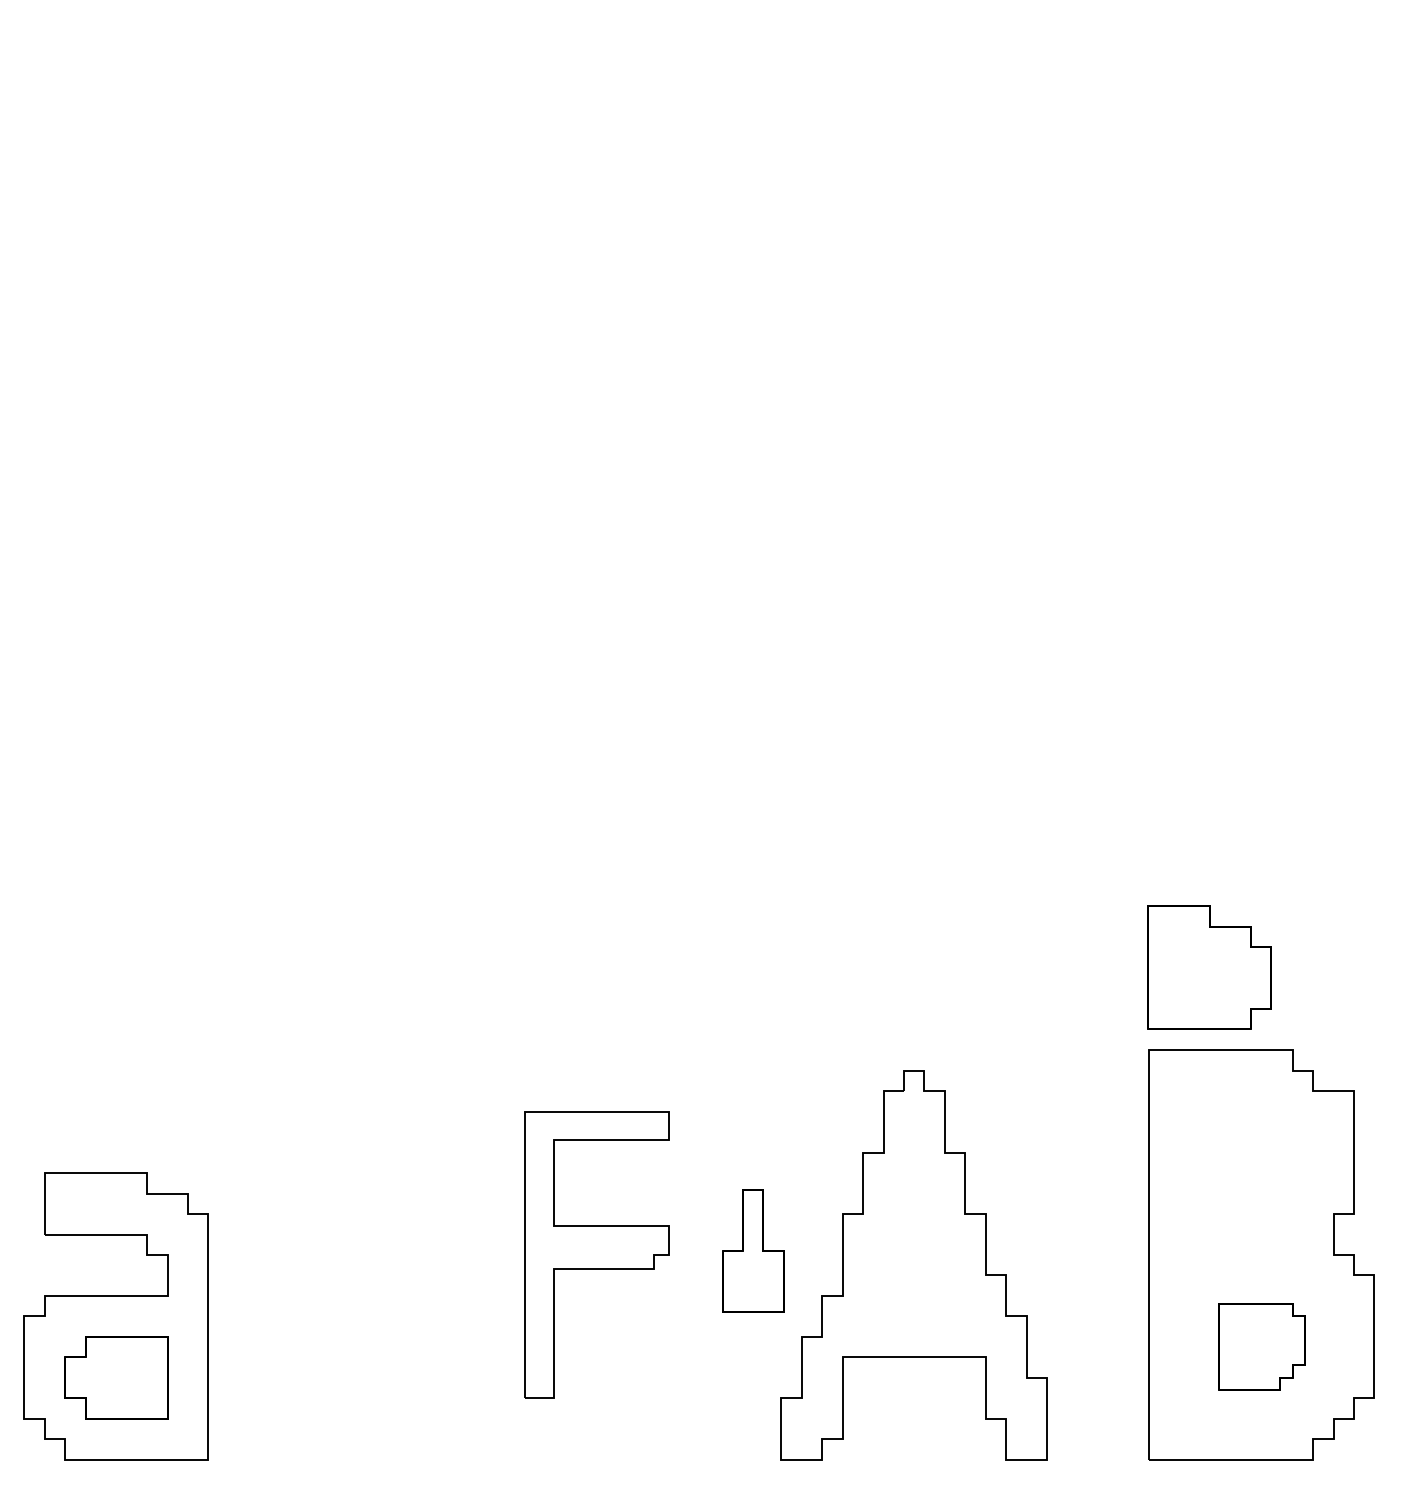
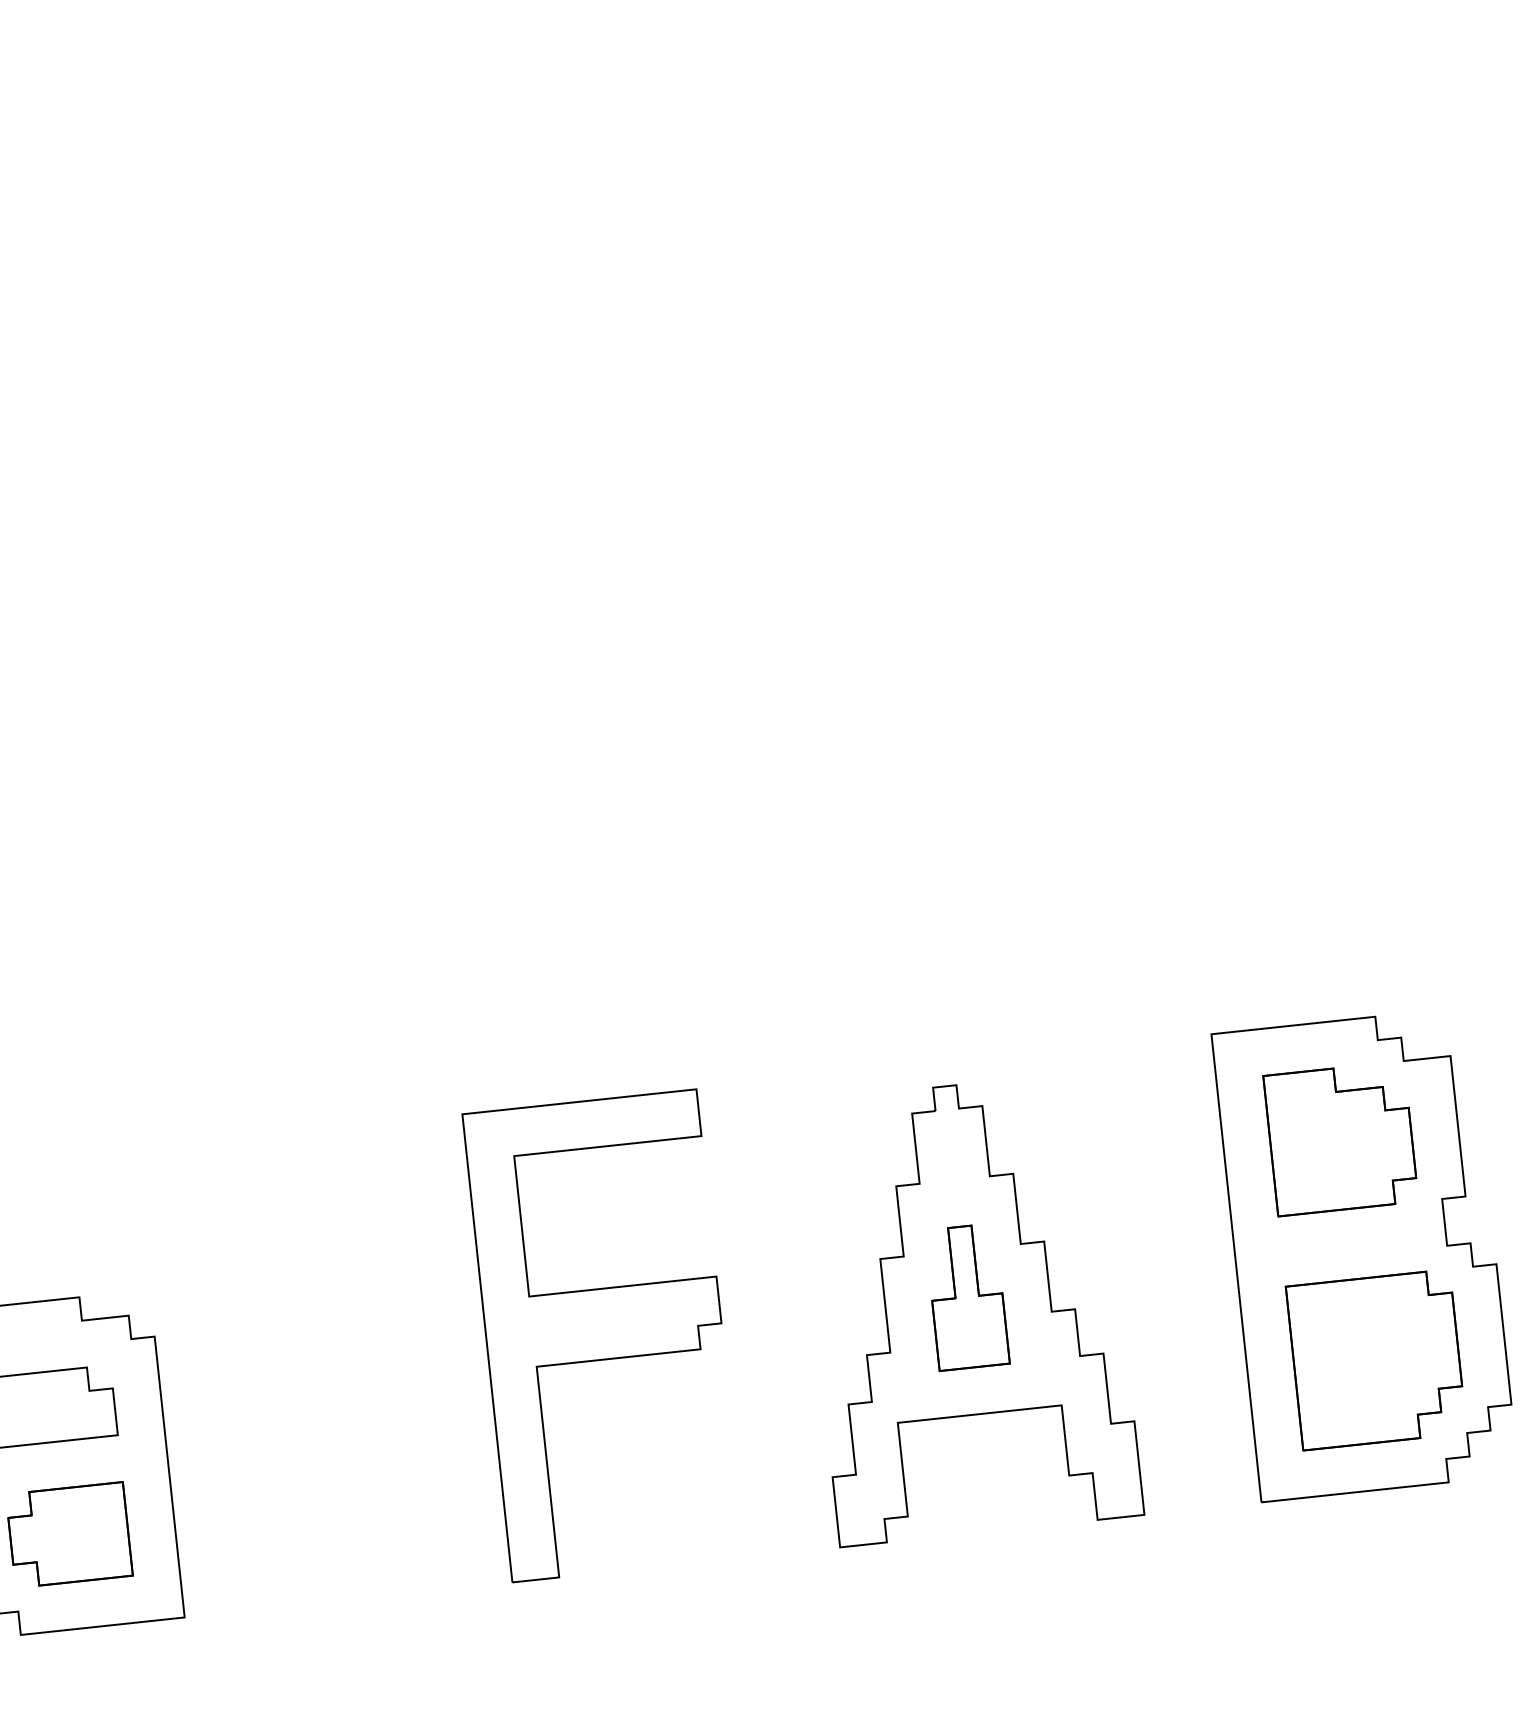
part: (1209, 967) -> (1340, 1138), moved
part: (753, 1250) -> (967, 1296), moved
part: (596, 1254) -> (603, 1335), size x1.43
part: (1261, 1346) -> (1375, 1359), size x1.67

